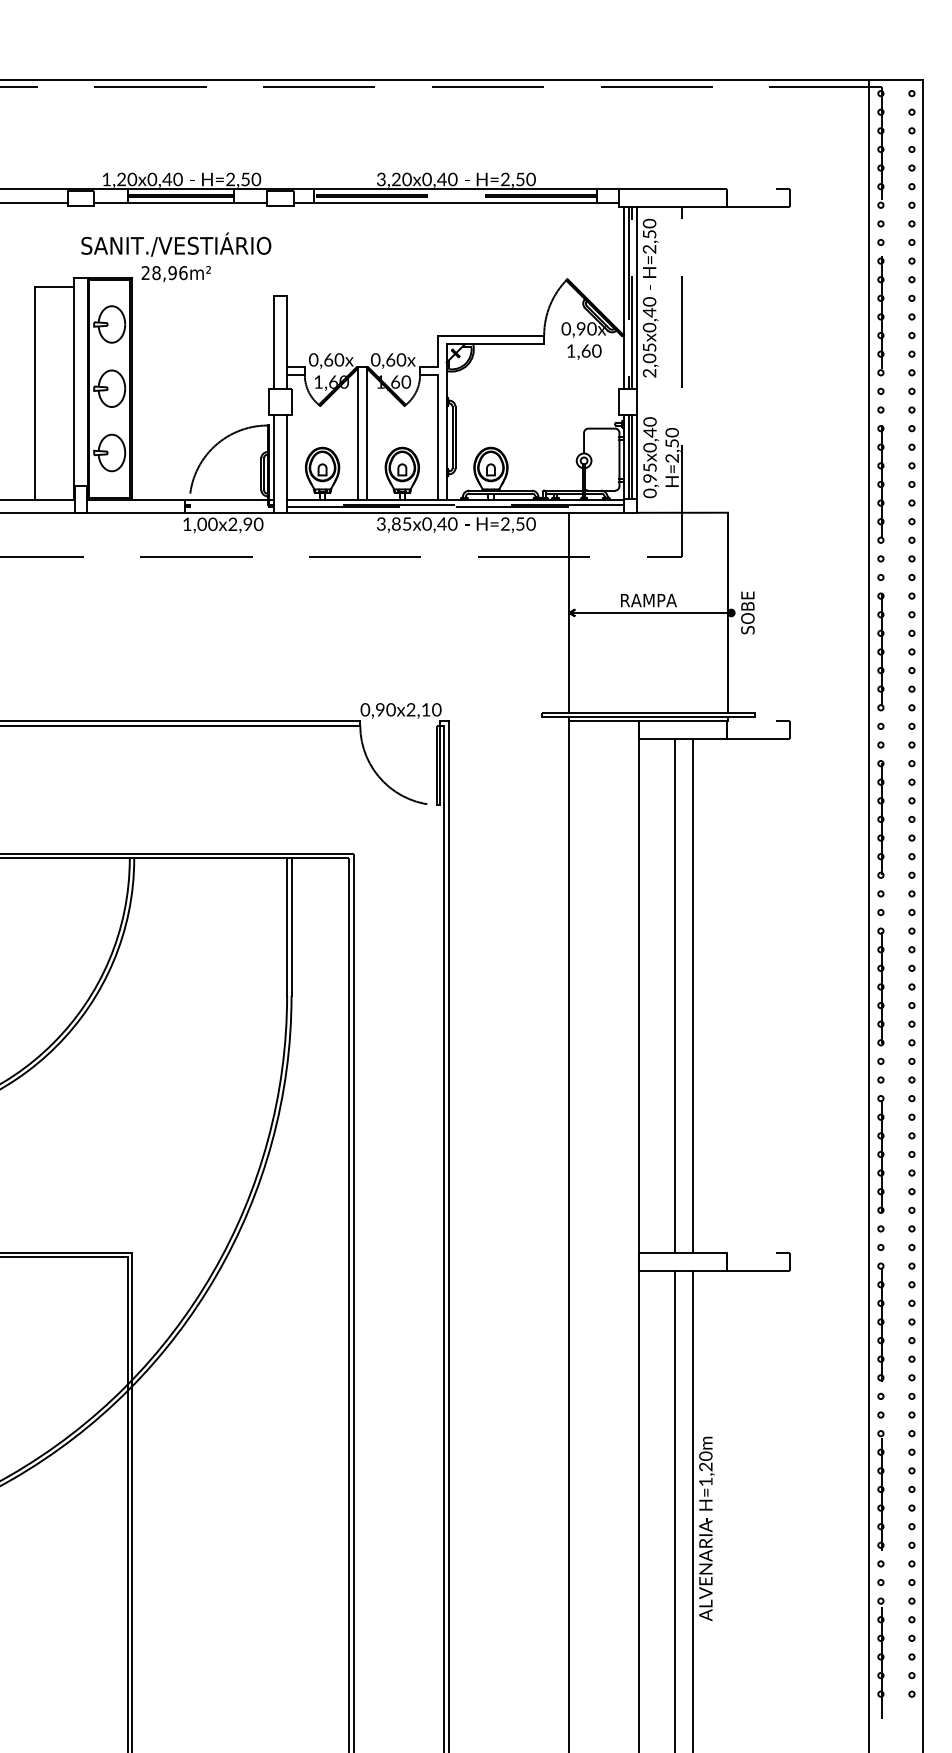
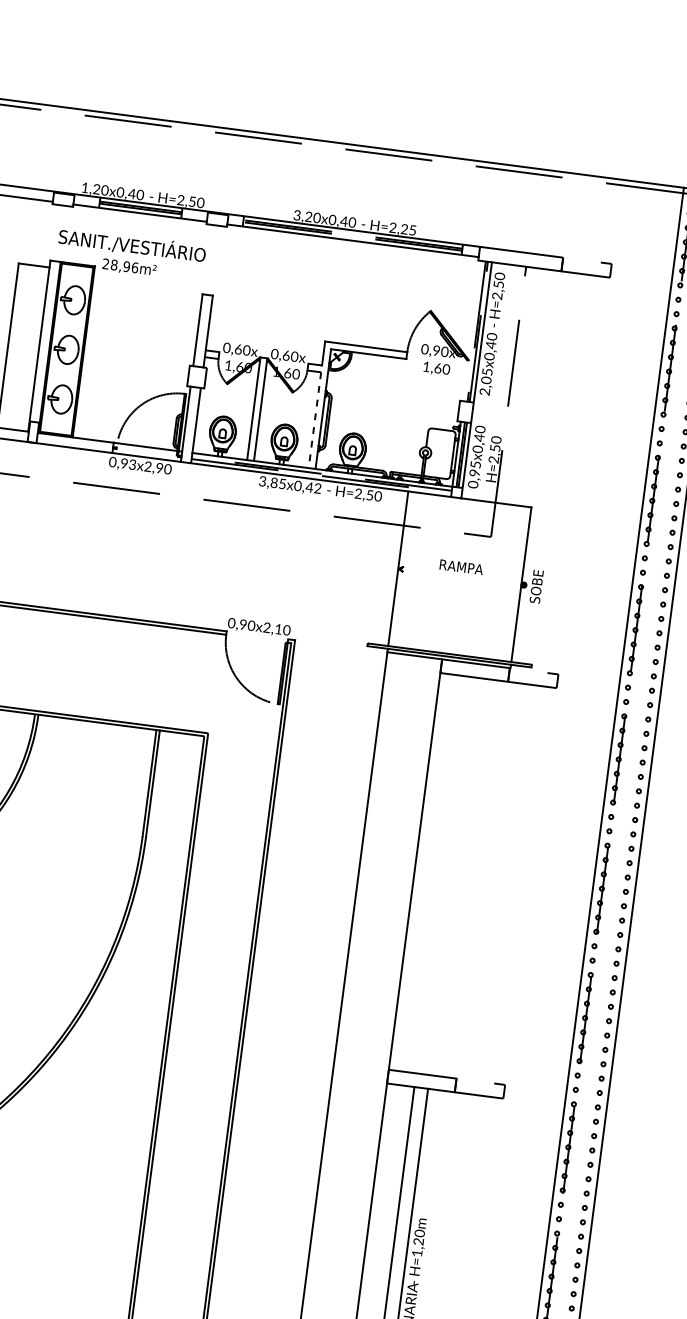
text: (525, 179) -> (408, 229), H=2,50 -> H=2,25
line: (623, 297) -> (472, 330), removed
line: (437, 437) -> (314, 420), solid -> dashed
text: (199, 524) -> (122, 463), 1,00x2,90 -> 0,93x2,90
text: (452, 524) -> (317, 488), 3,85x0,40 -> 3,85x0,42
line: (648, 612) -> (460, 576), removed
line: (674, 995) -> (441, 874), removed
line: (692, 995) -> (455, 876), removed

